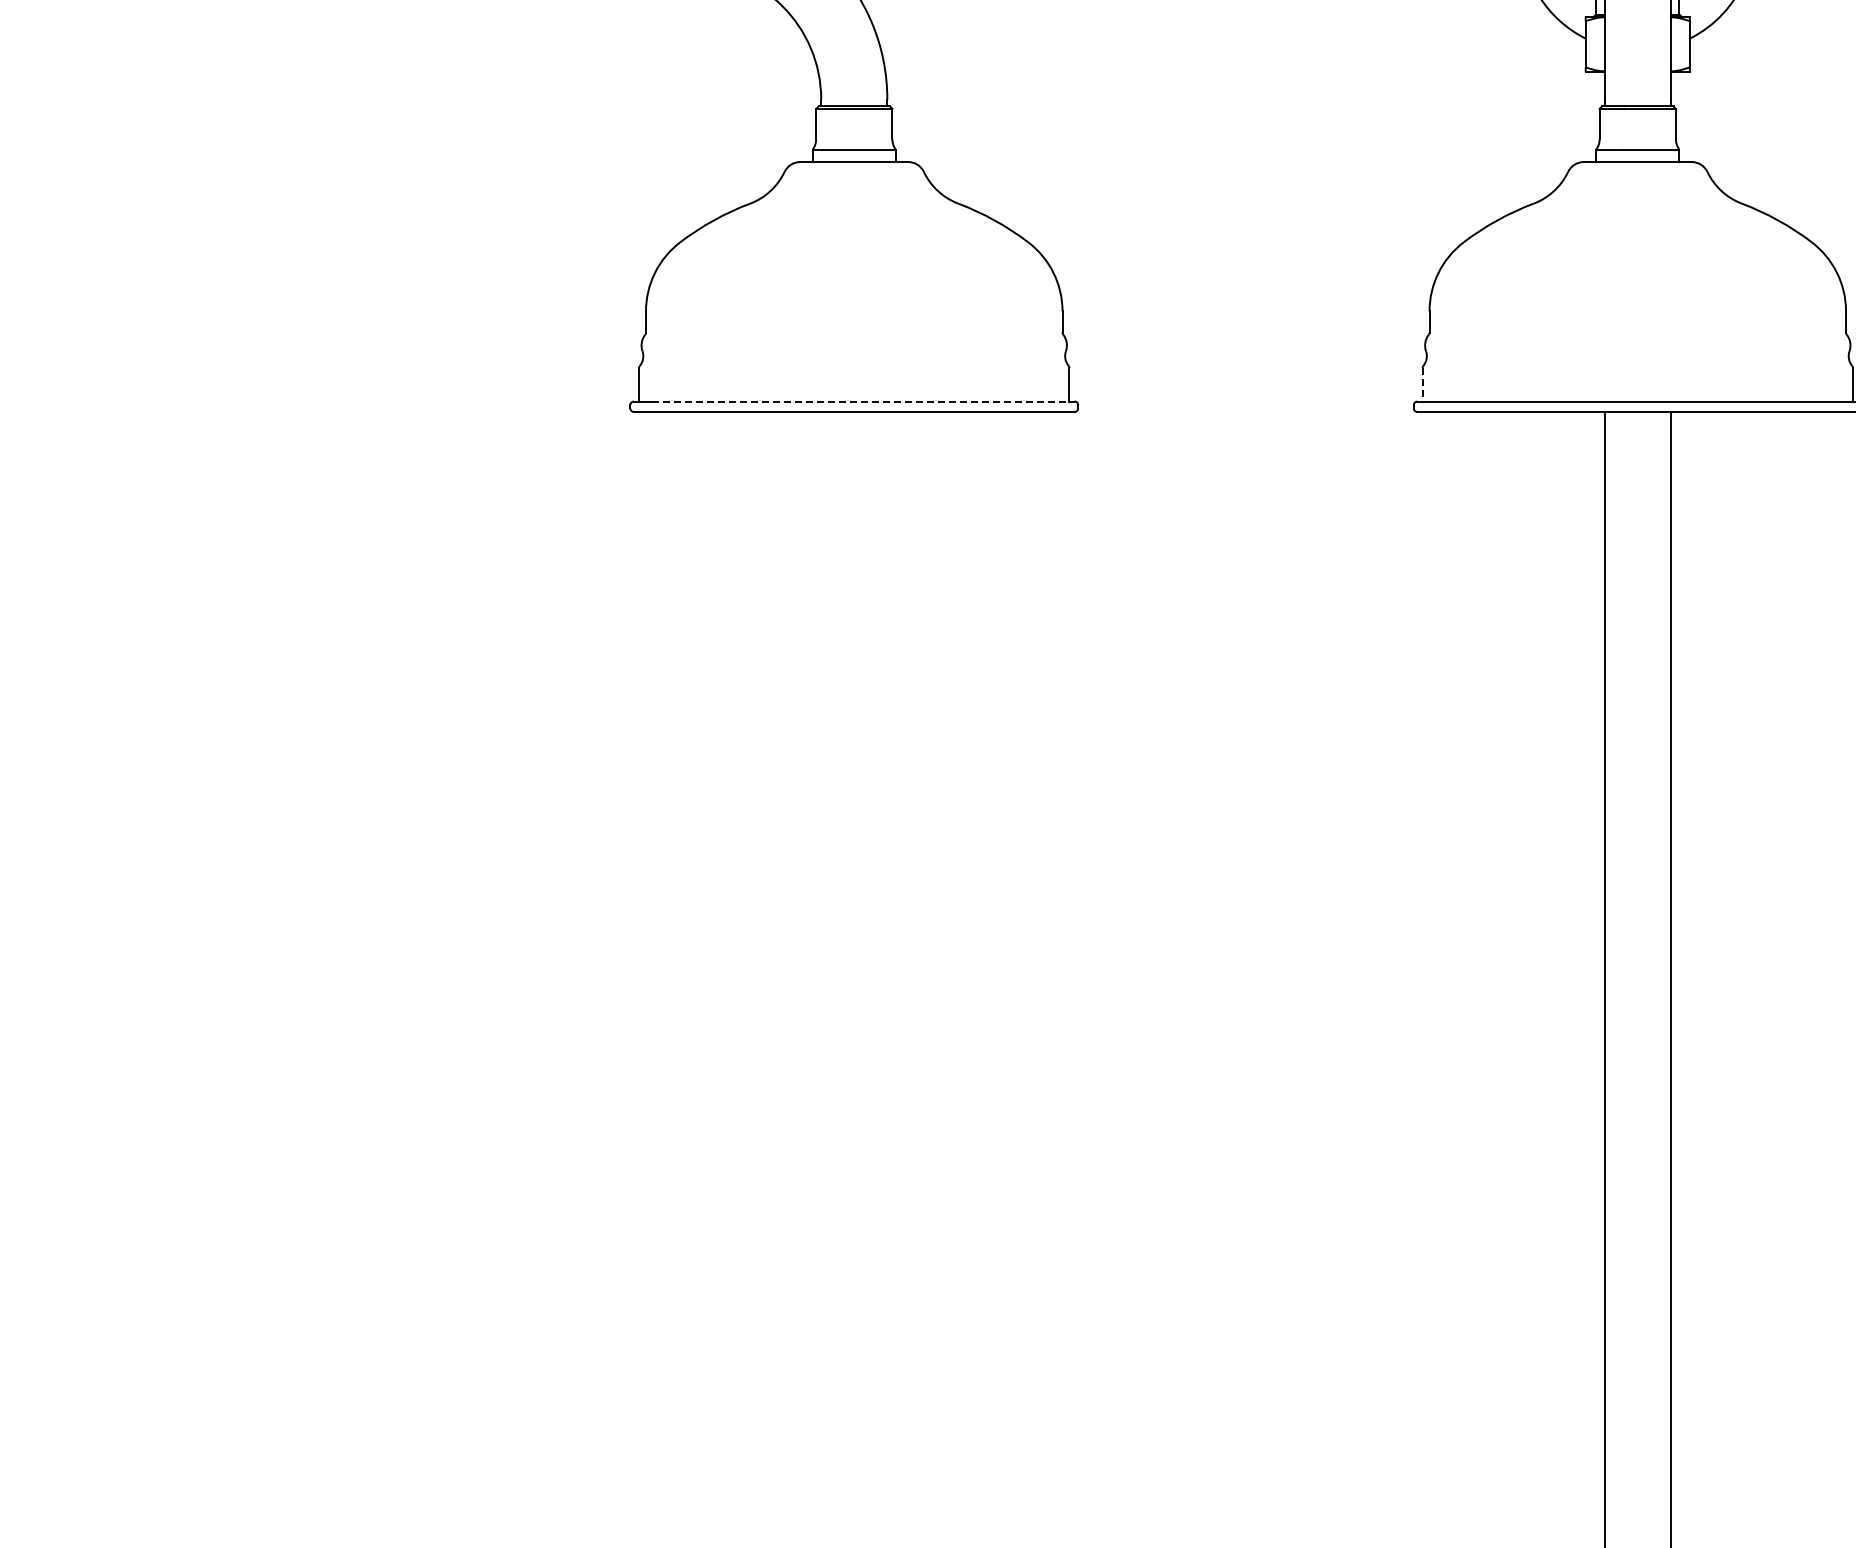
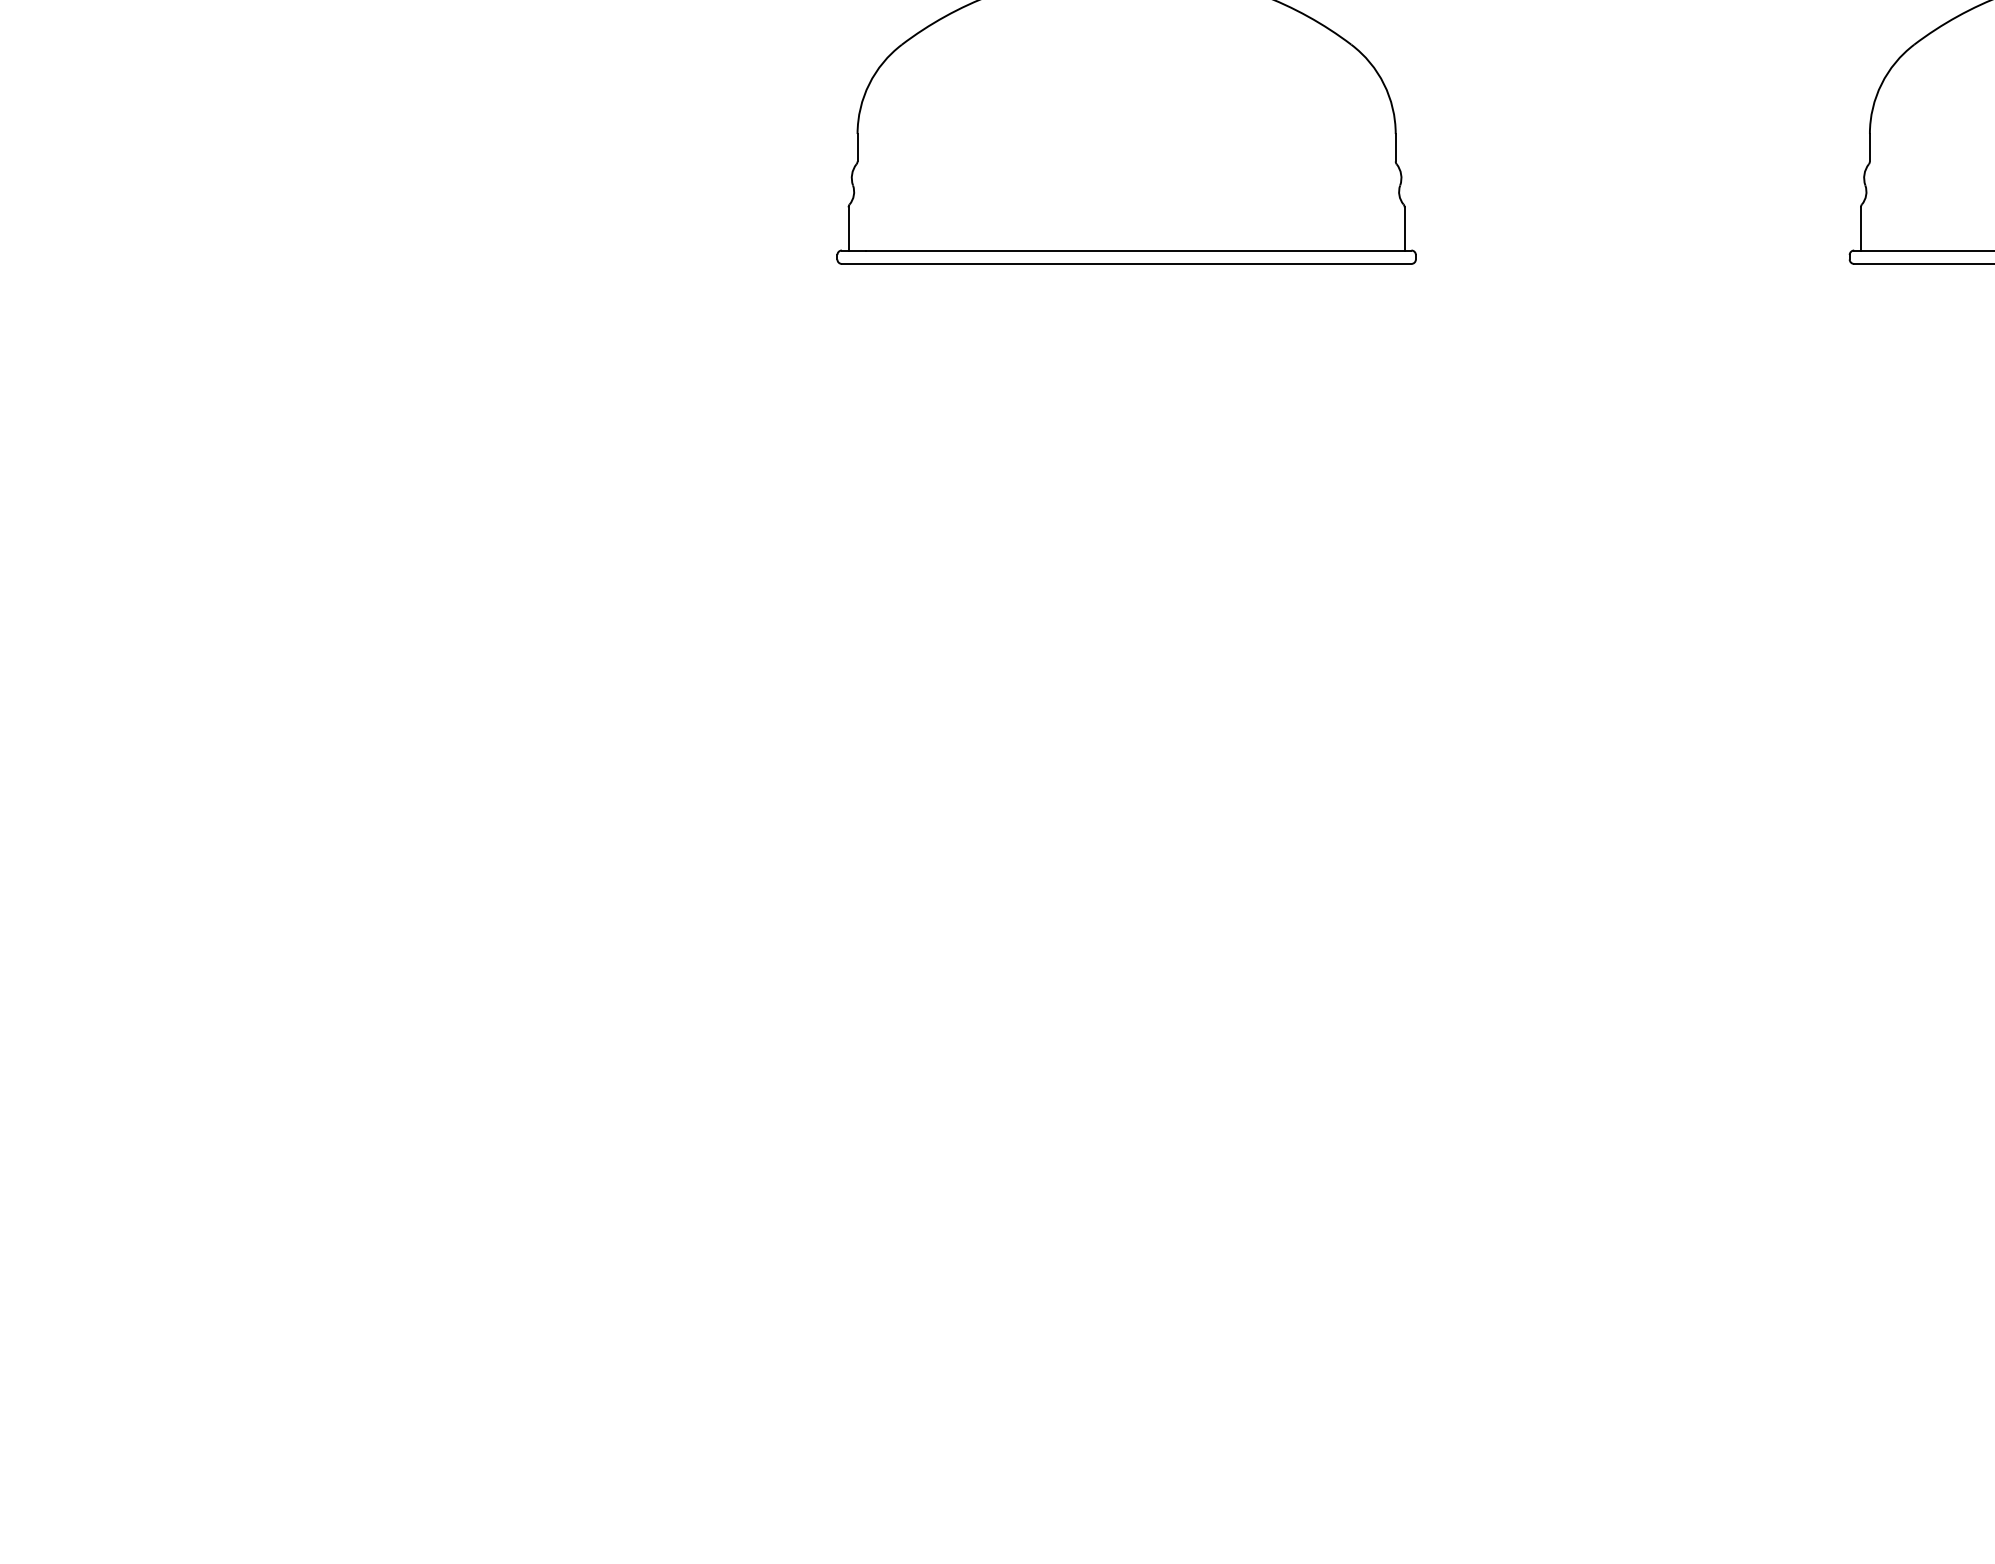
line: (1422, 384) -> (1860, 228), dashed -> solid
line: (864, 401) -> (1139, 250), dashed -> solid

